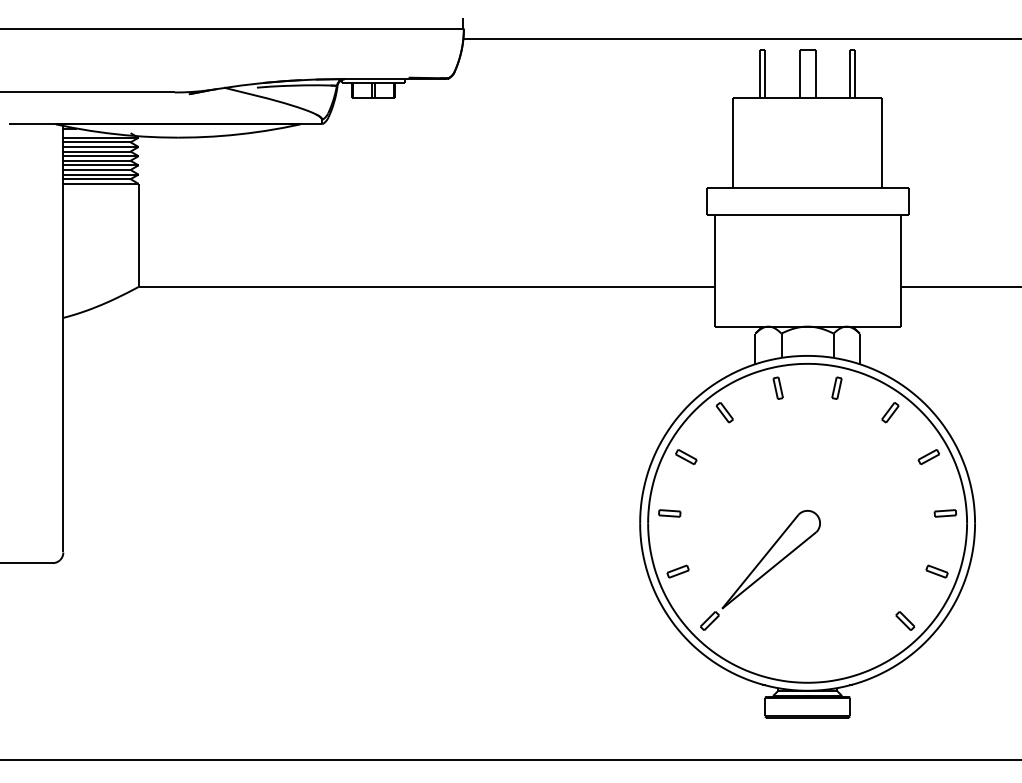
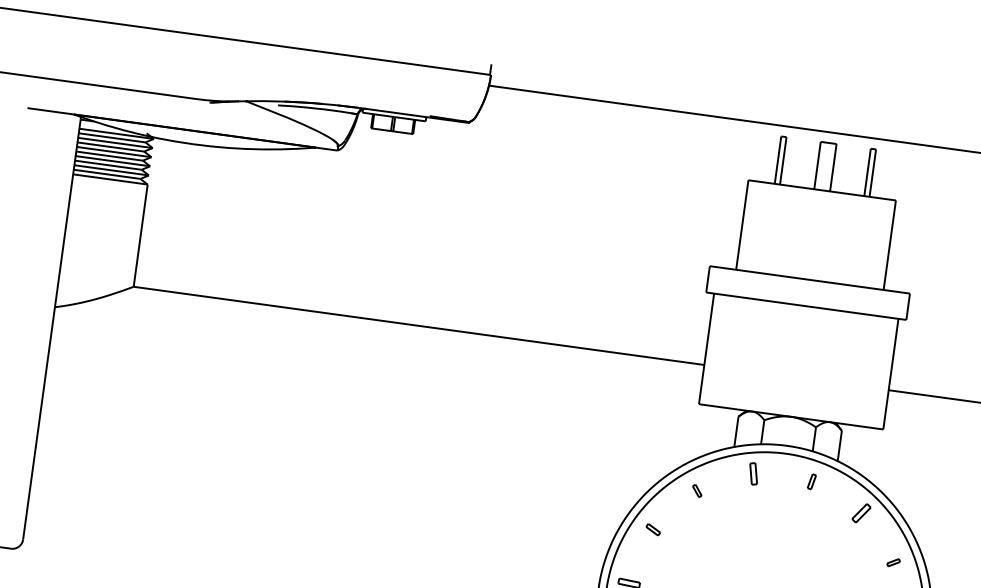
part: (836, 387) -> (811, 481), size x0.7
part: (724, 412) -> (697, 490), size x0.6
part: (686, 457) -> (653, 530), size x0.7
part: (928, 457) -> (893, 562), size x0.6

